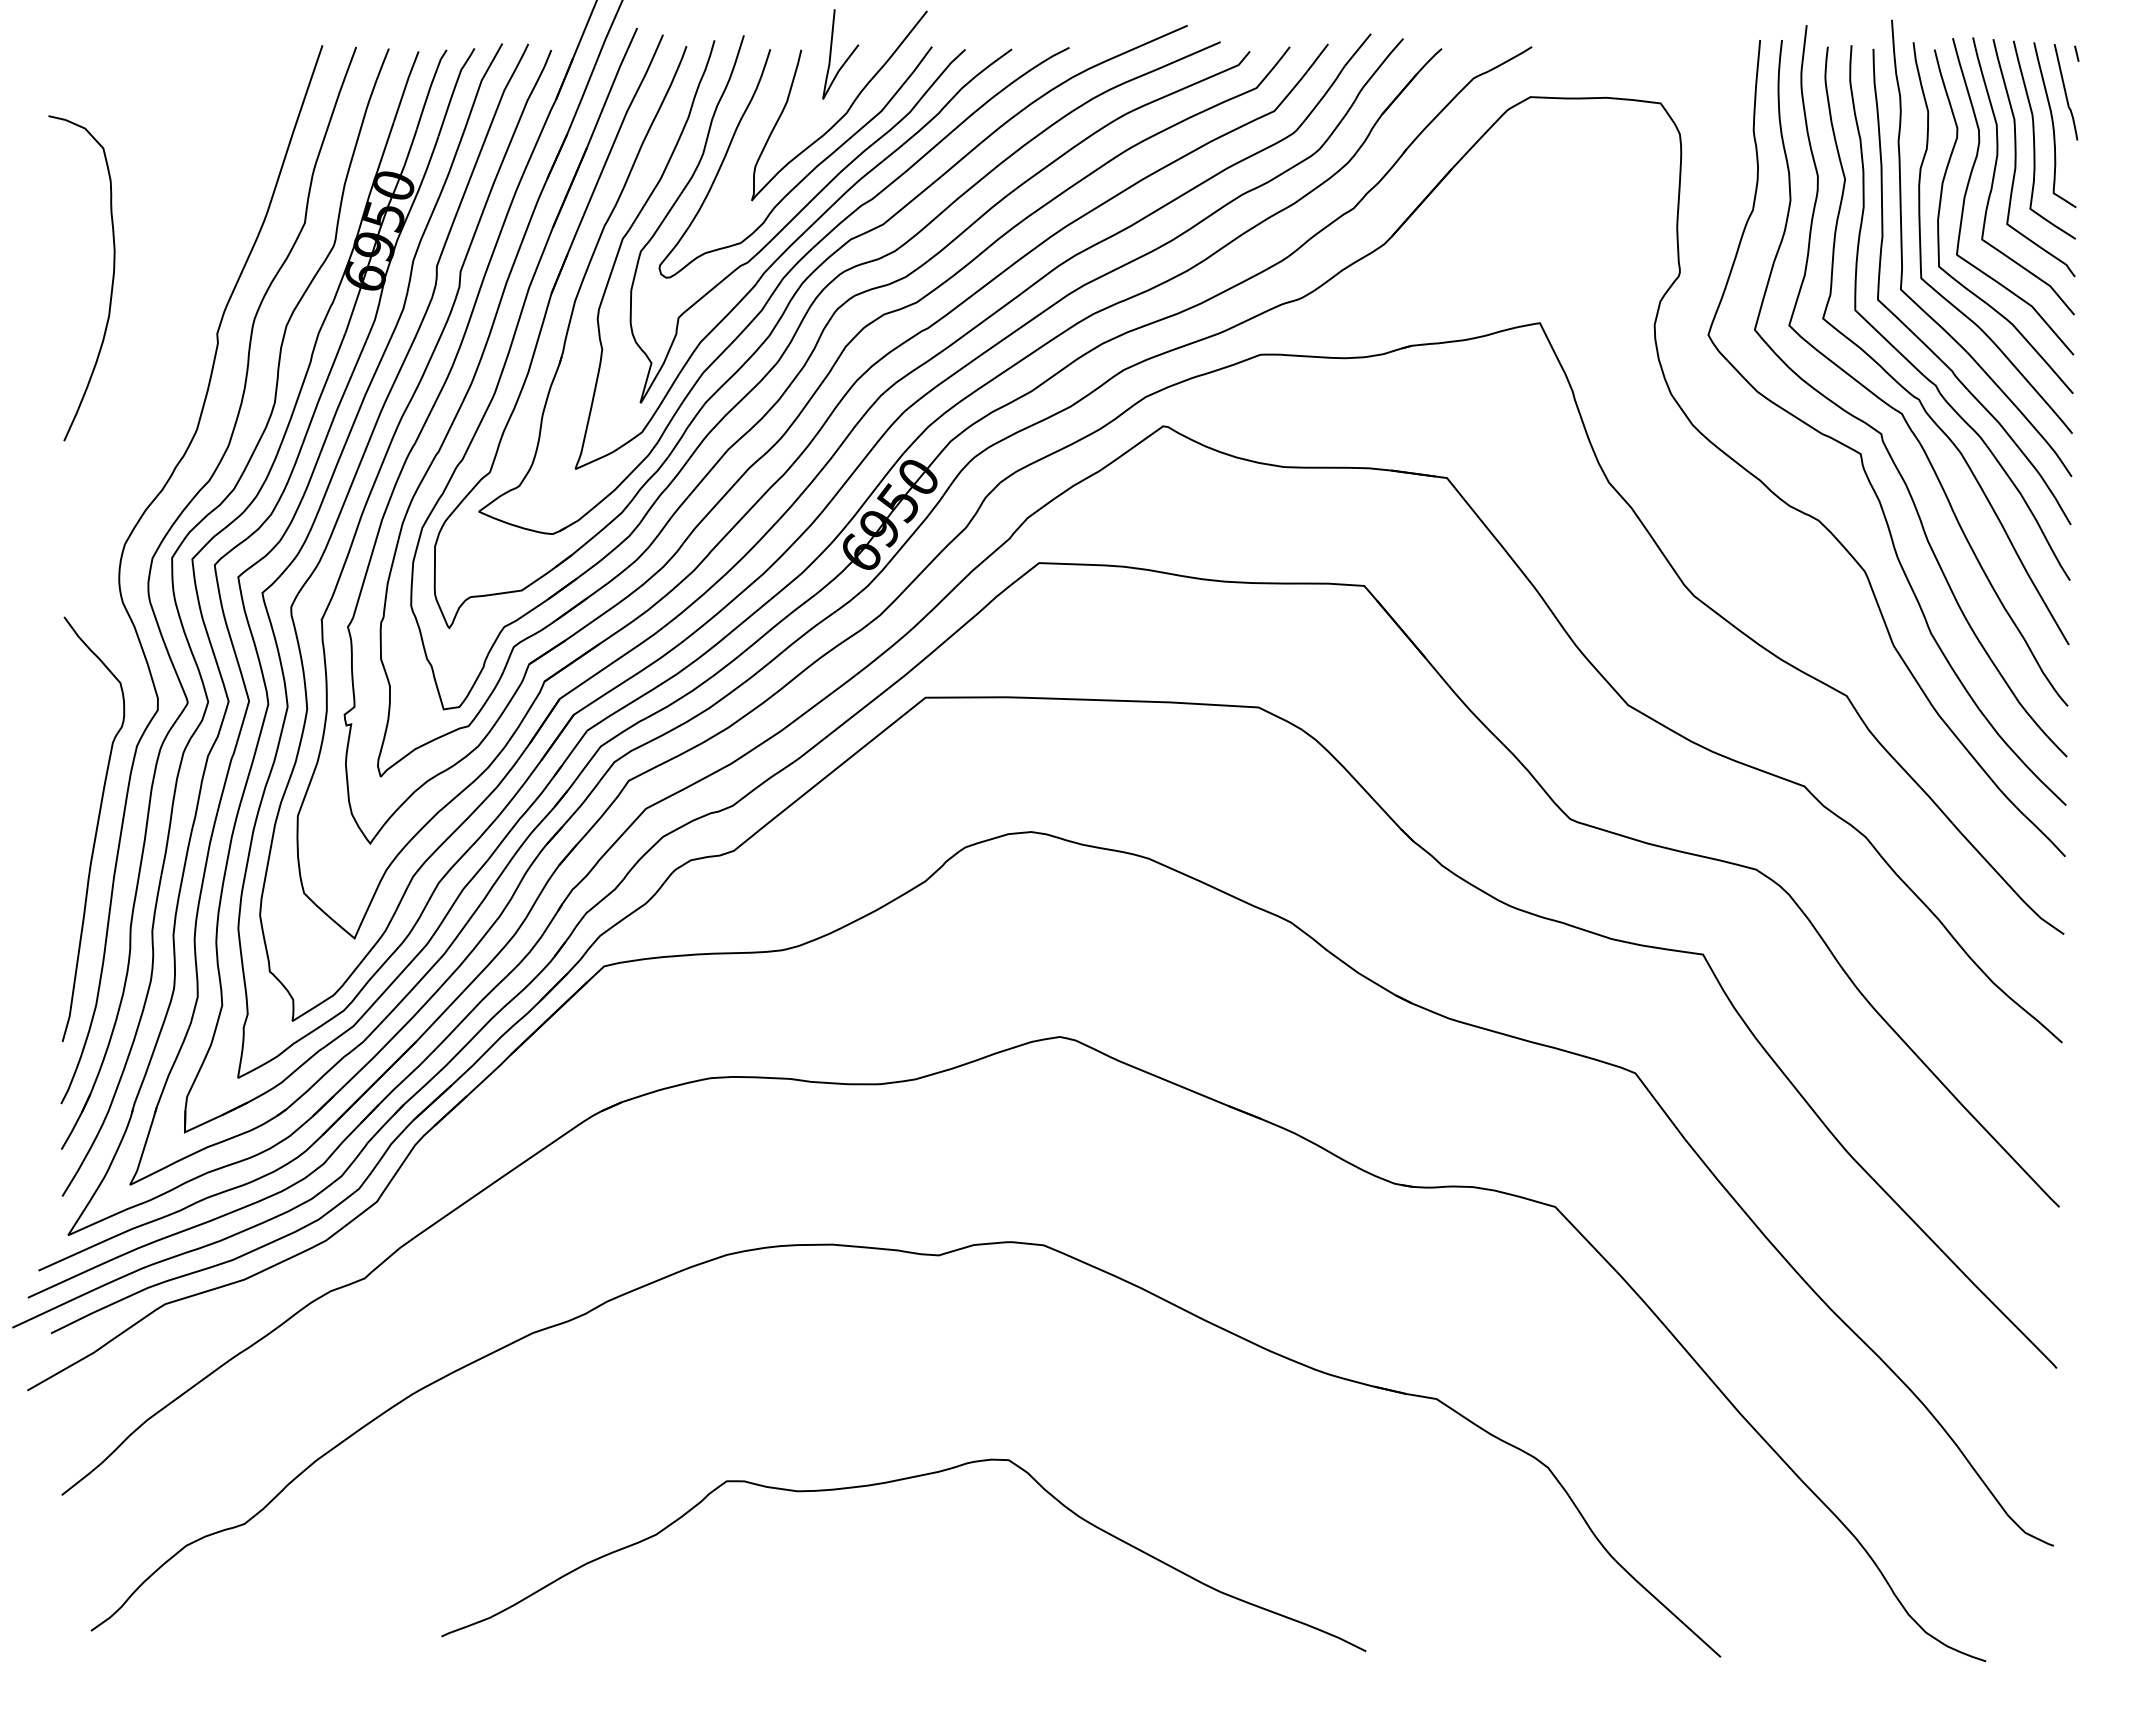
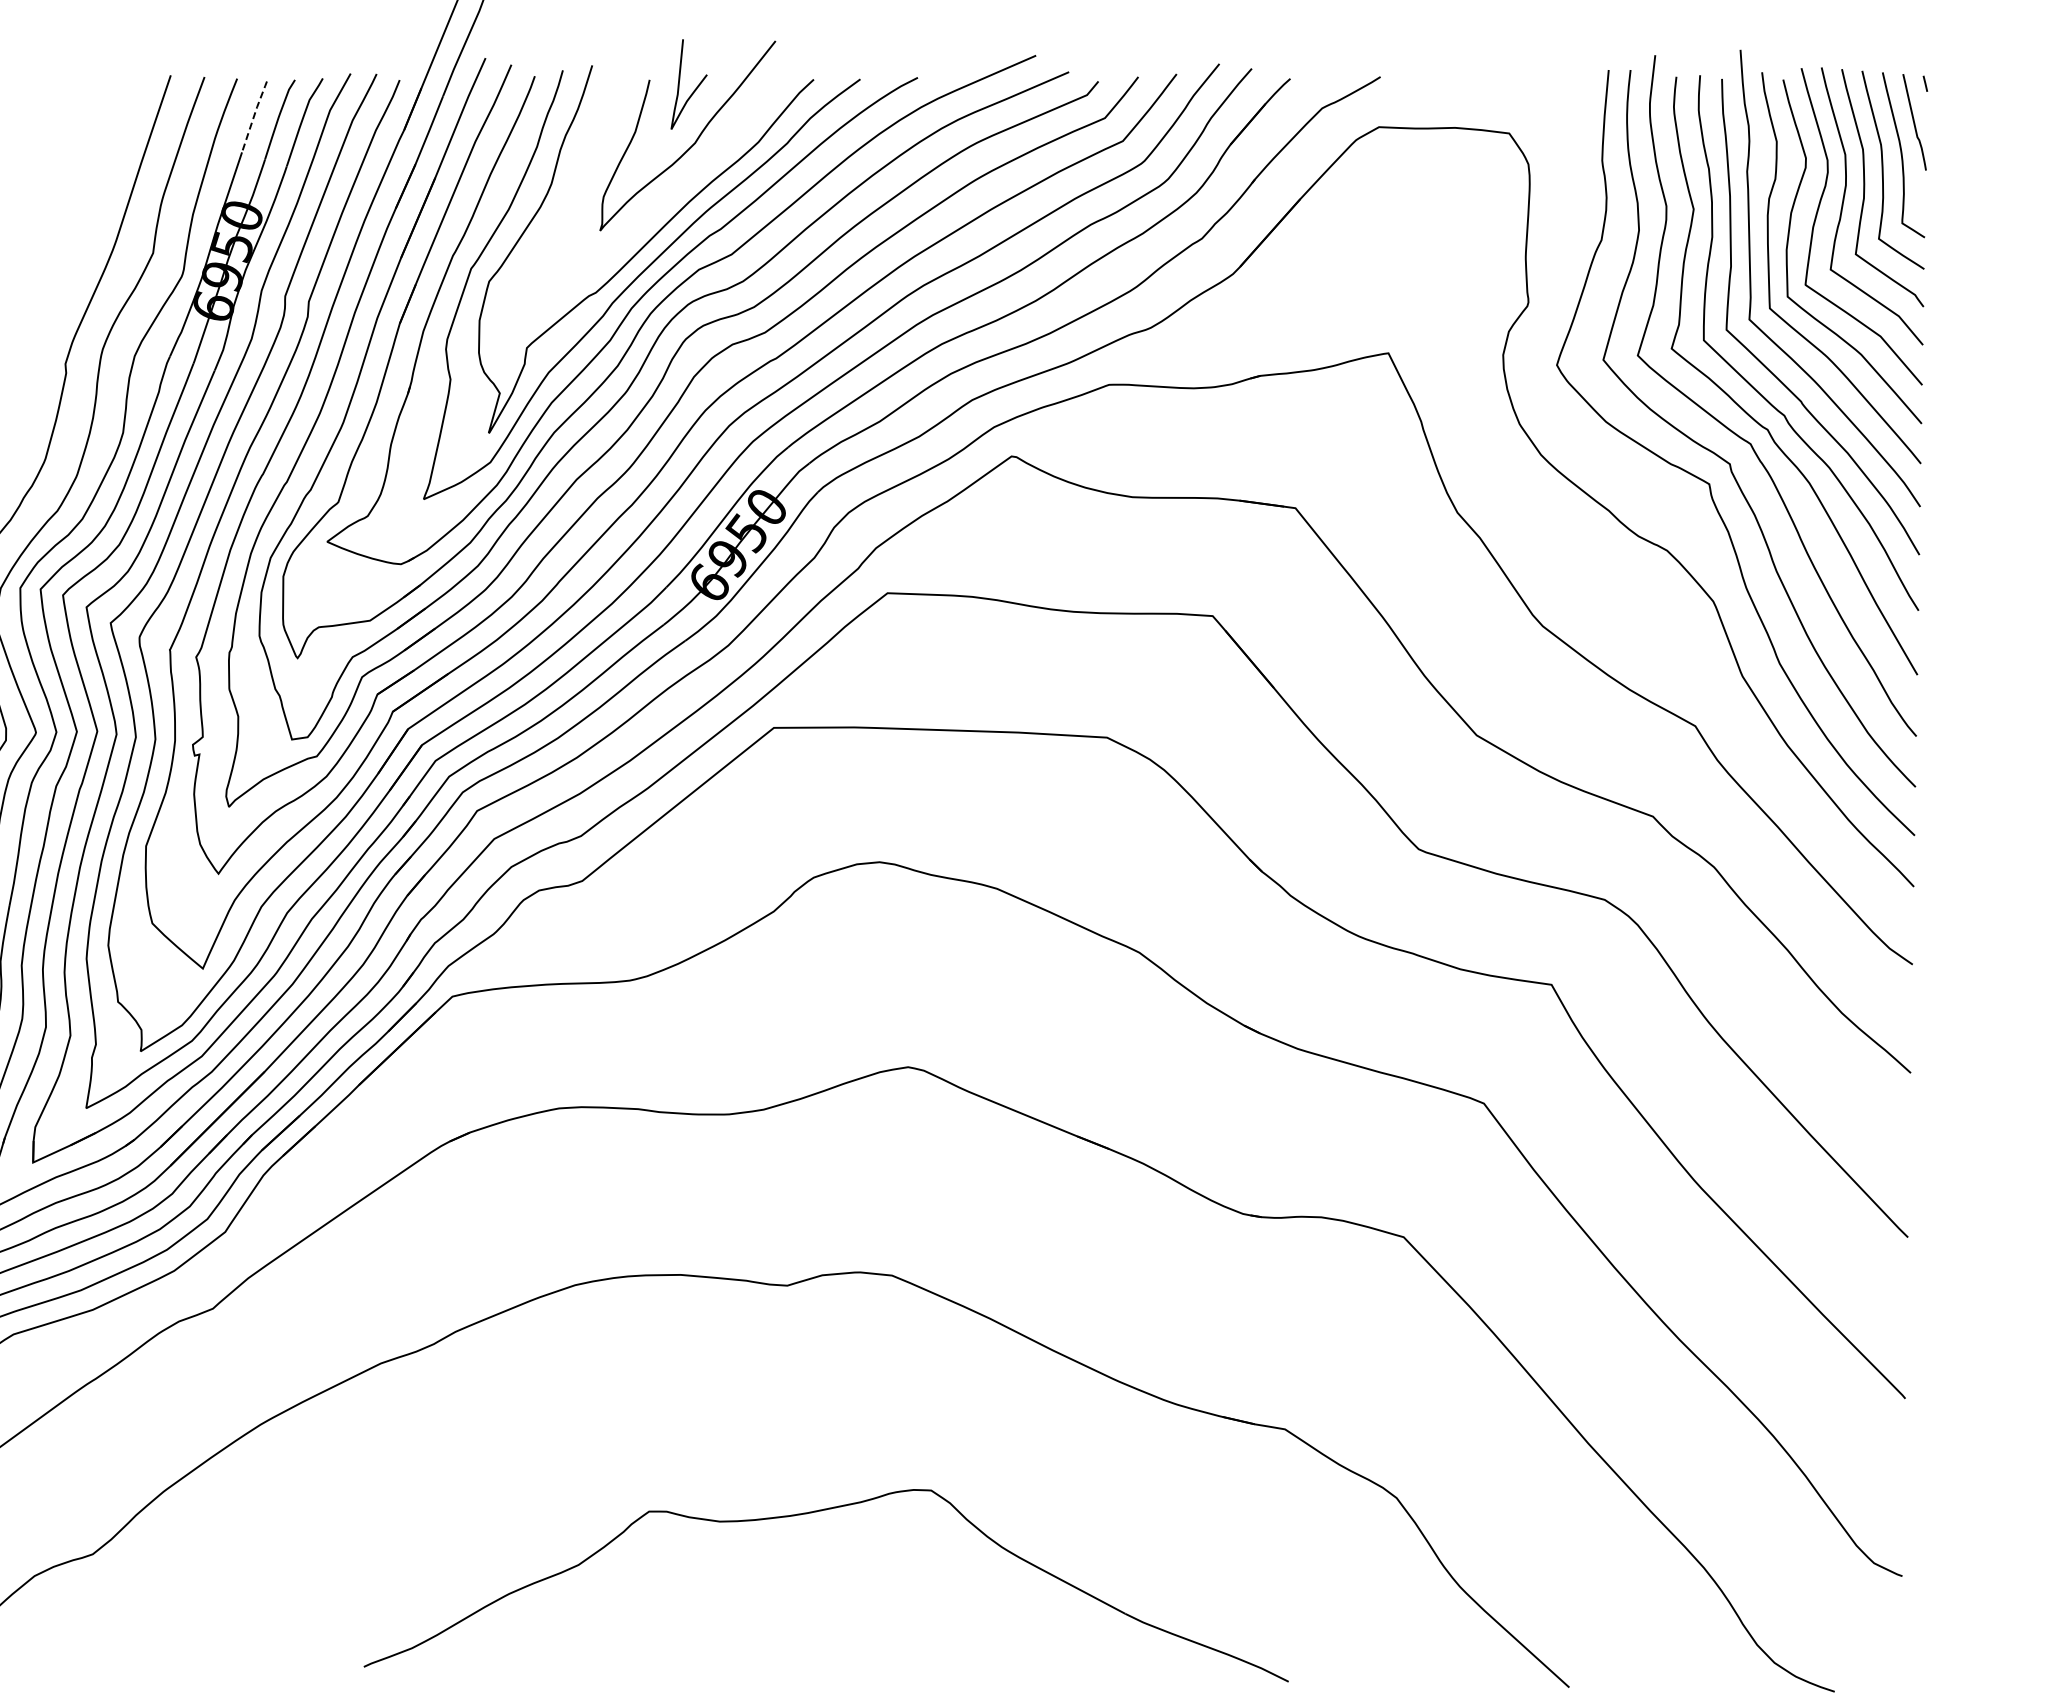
line: (406, 85) -> (254, 115), solid -> dashed
curve: (805, 175) -> (653, 205), removed
part: (887, 1483) -> (809, 1513), moved

